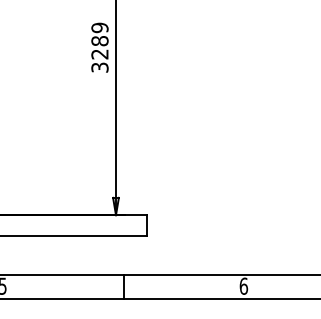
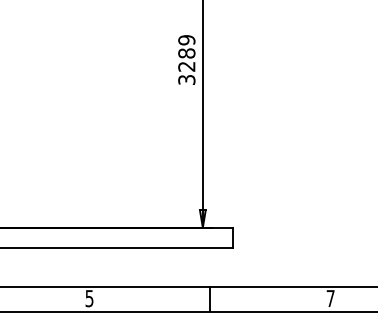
text: (243, 286) -> (330, 298), 6 -> 7

